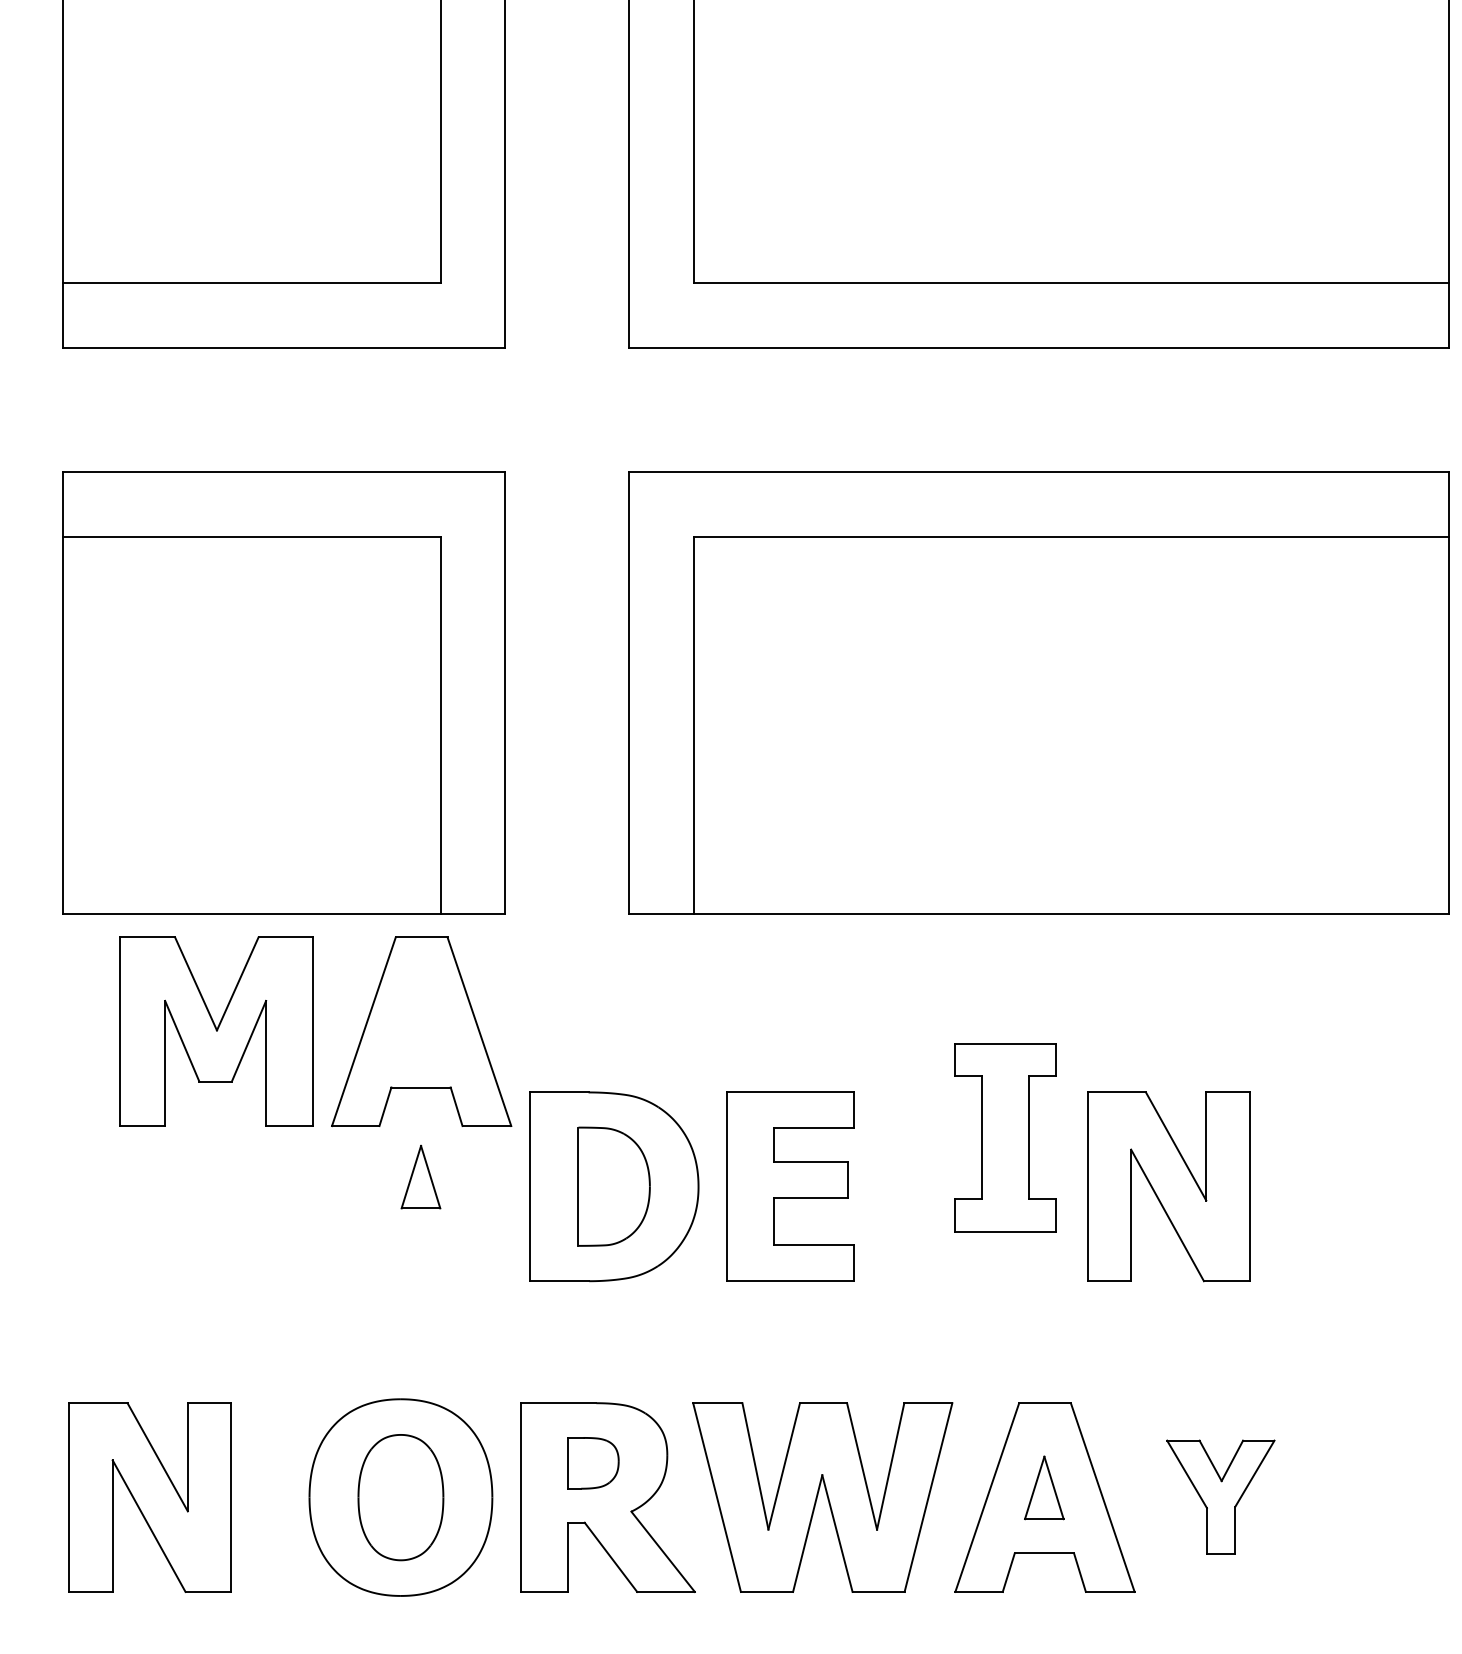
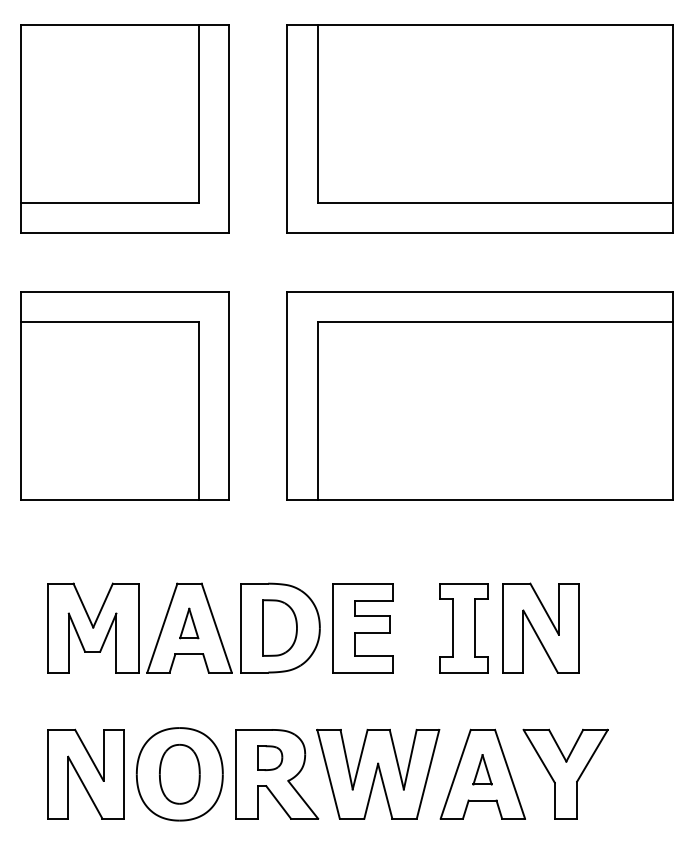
part: (315, 1030) -> (139, 627), moved
part: (1003, 1138) -> (463, 628), moved
part: (149, 1495) -> (85, 773), moved
part: (1220, 1495) -> (565, 773), size x1.67

